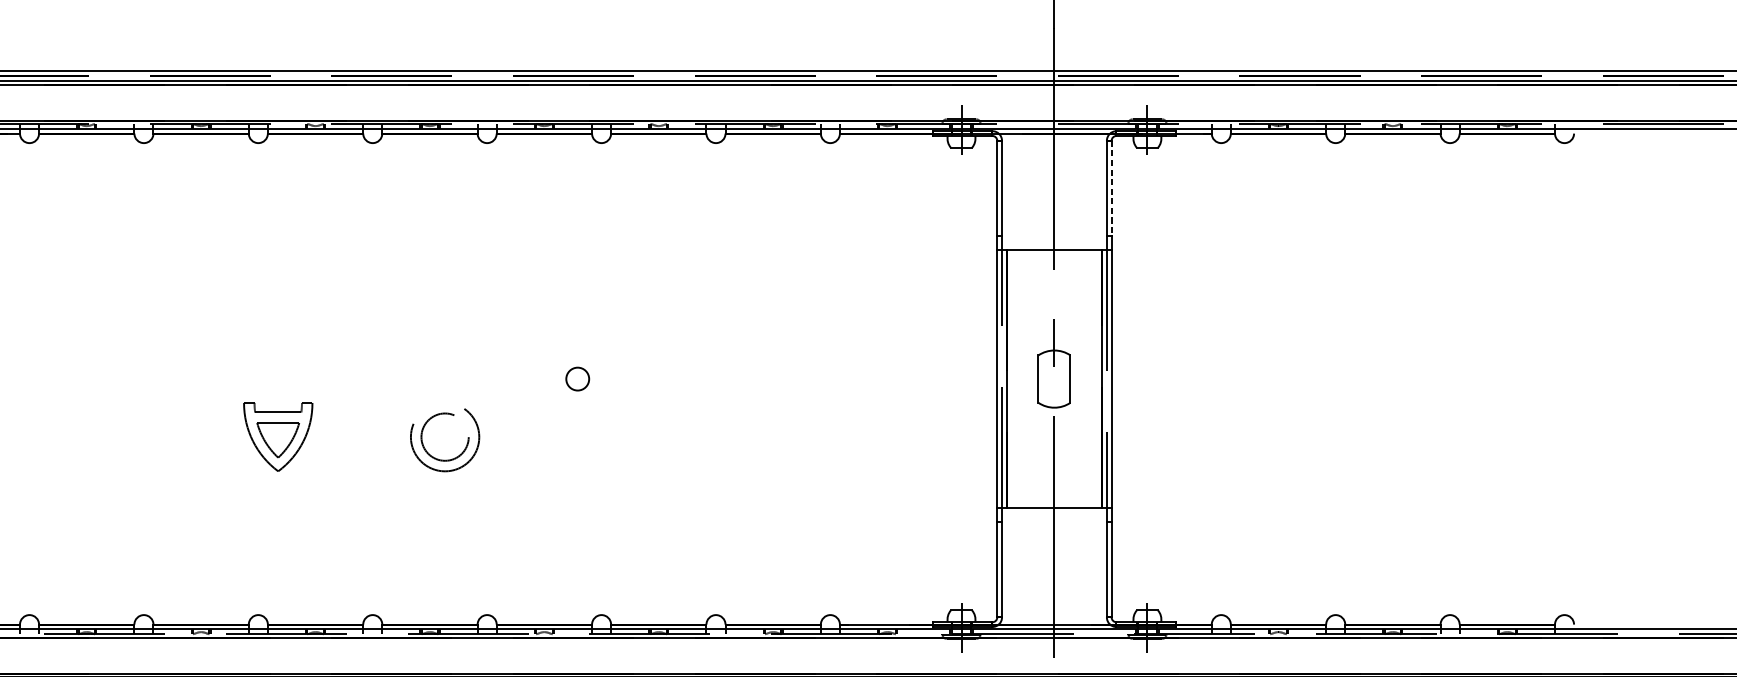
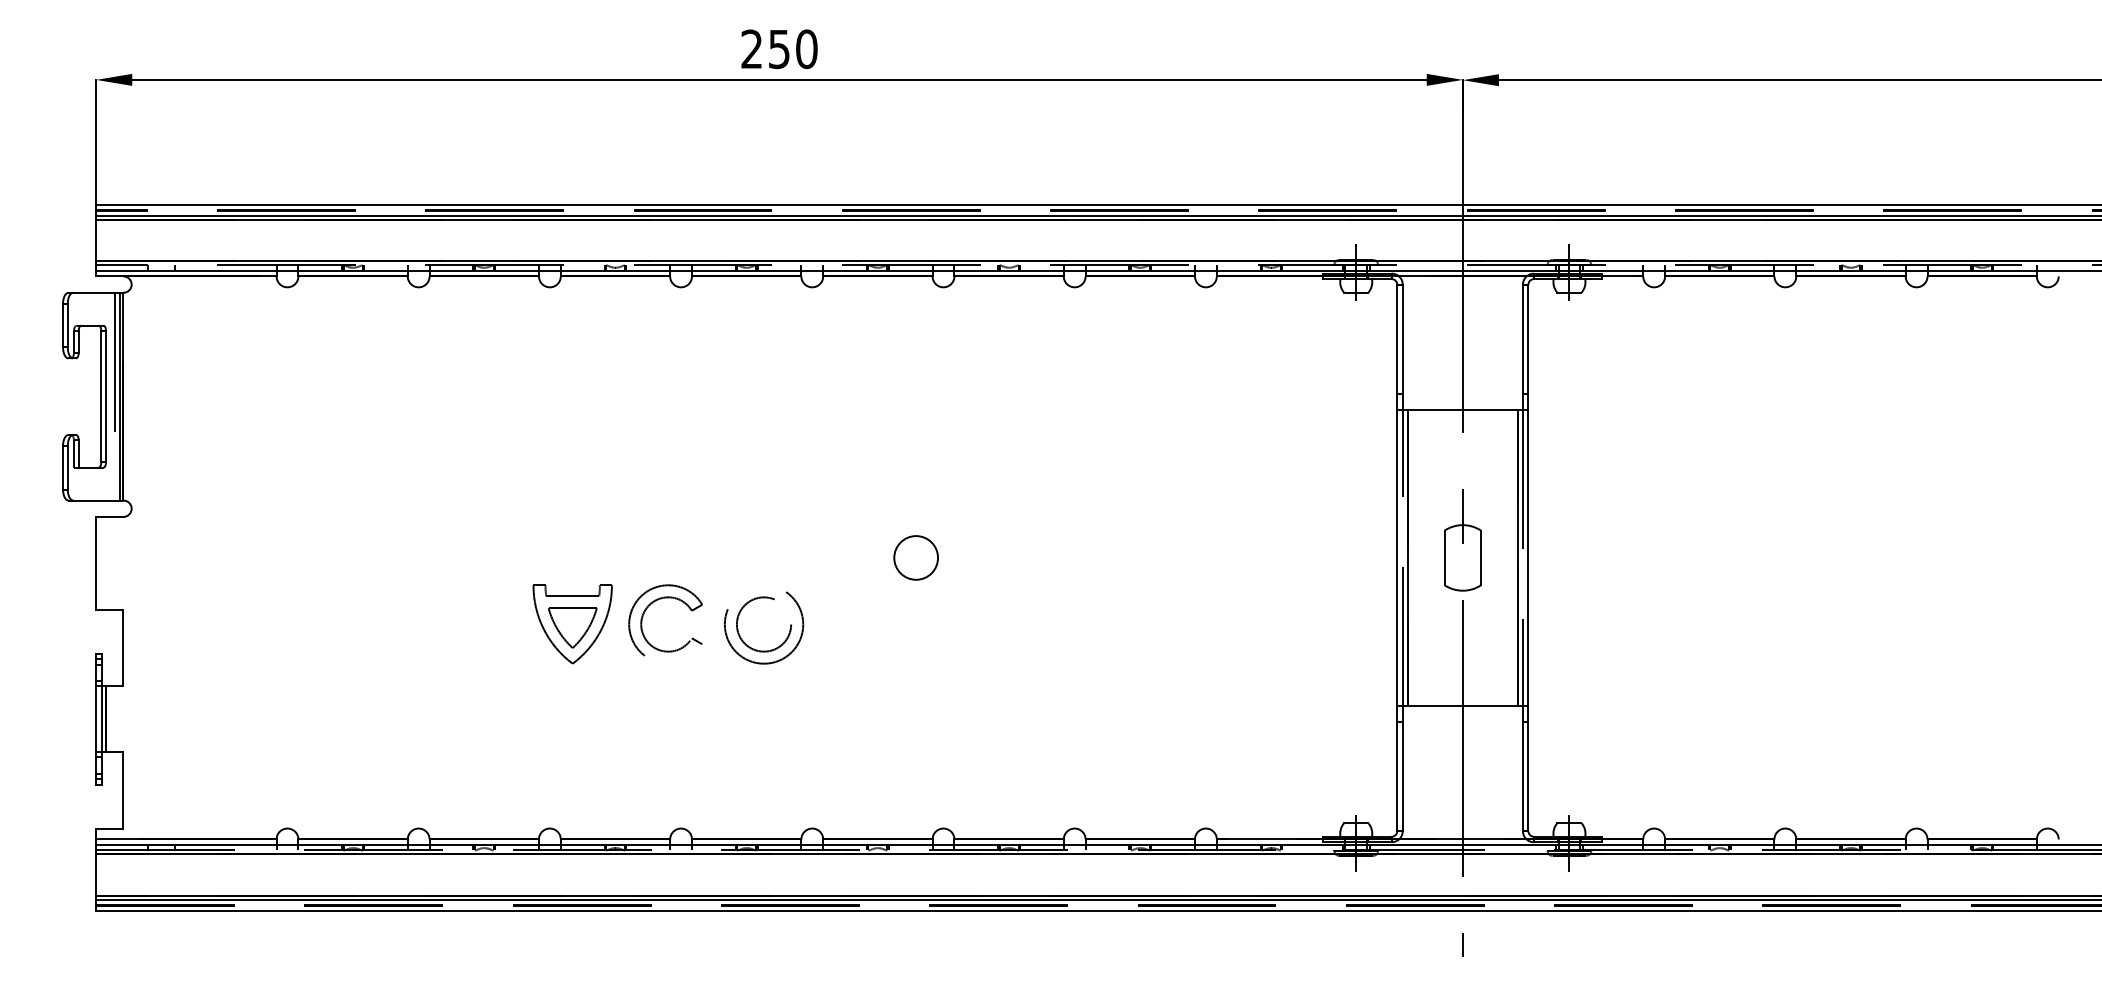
line: (1111, 188) -> (1528, 339), dashed -> solid
circle: (578, 378) -> (916, 557), size x1.67
part: (351, 417) -> (656, 601), added

